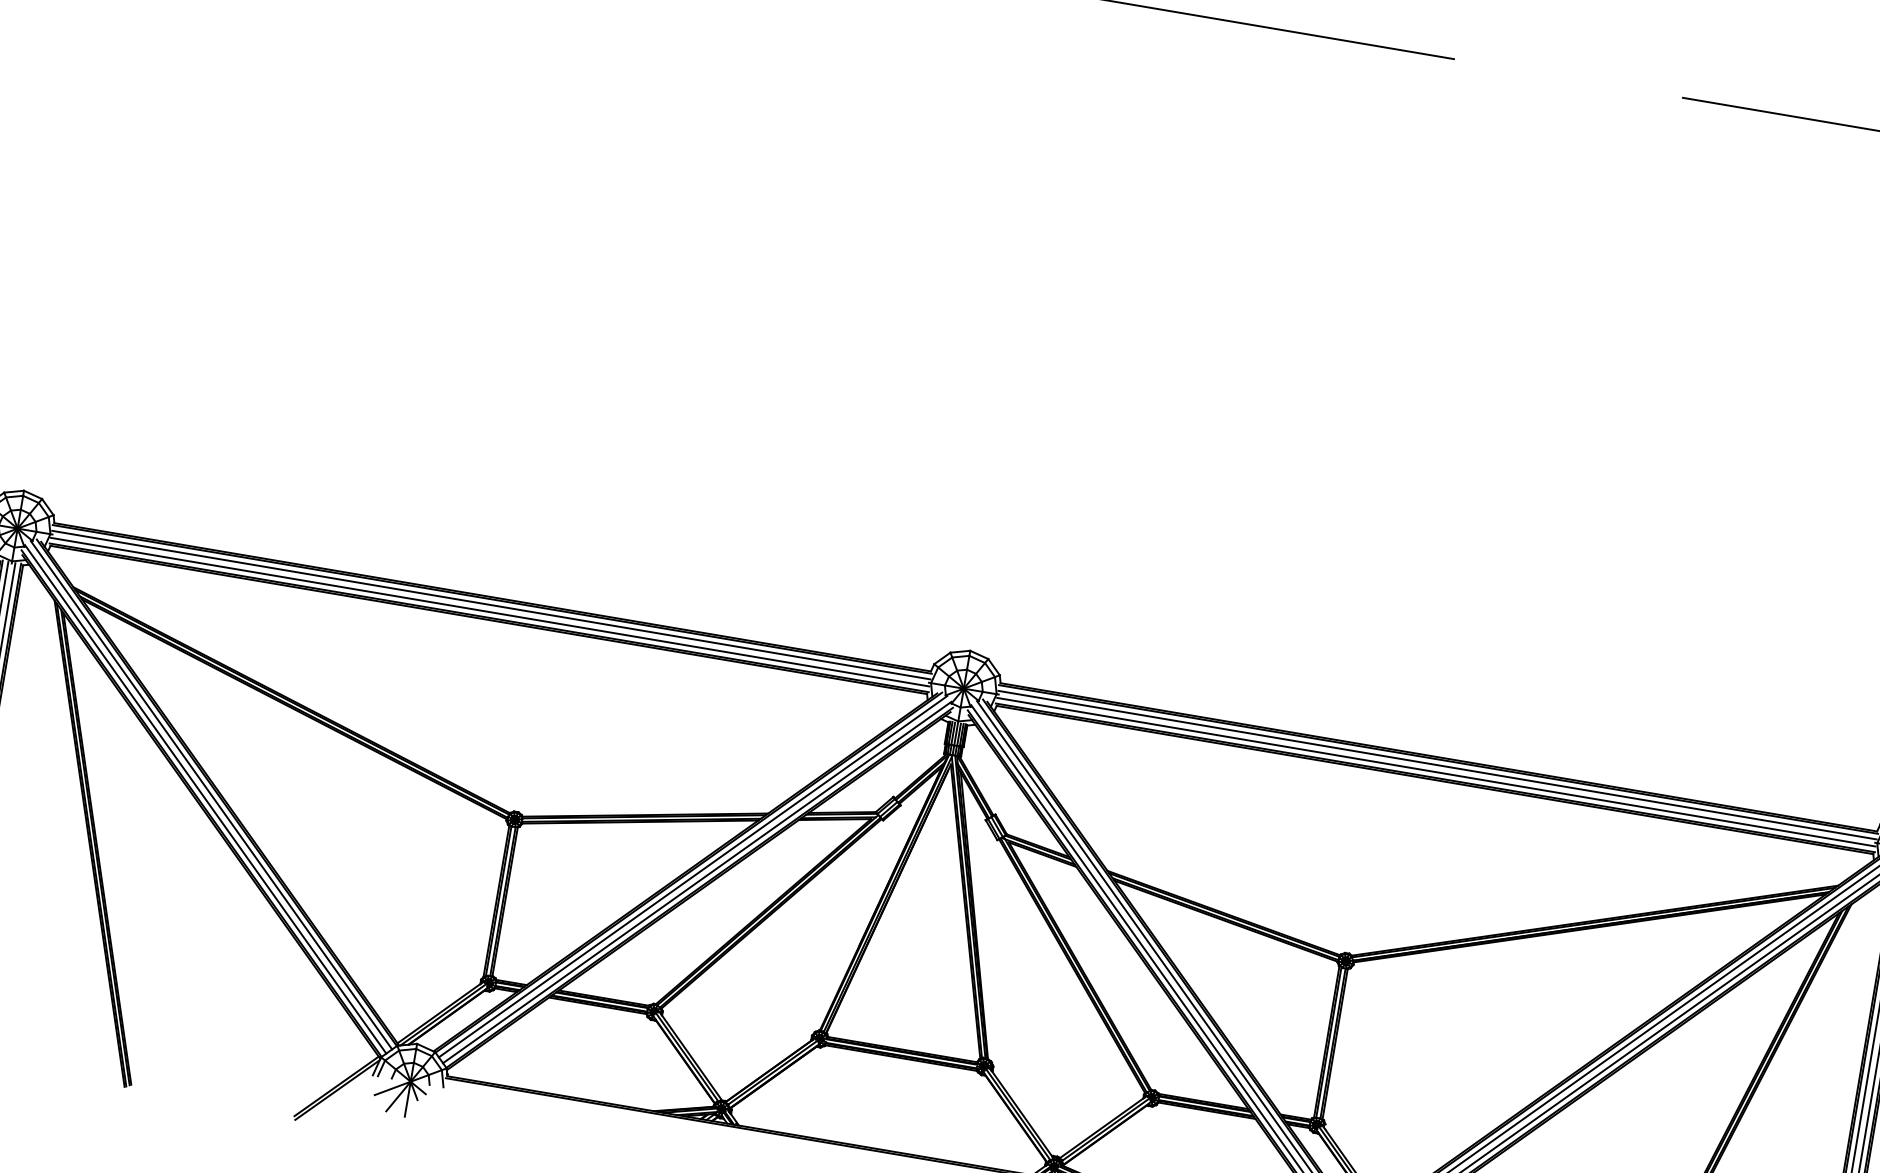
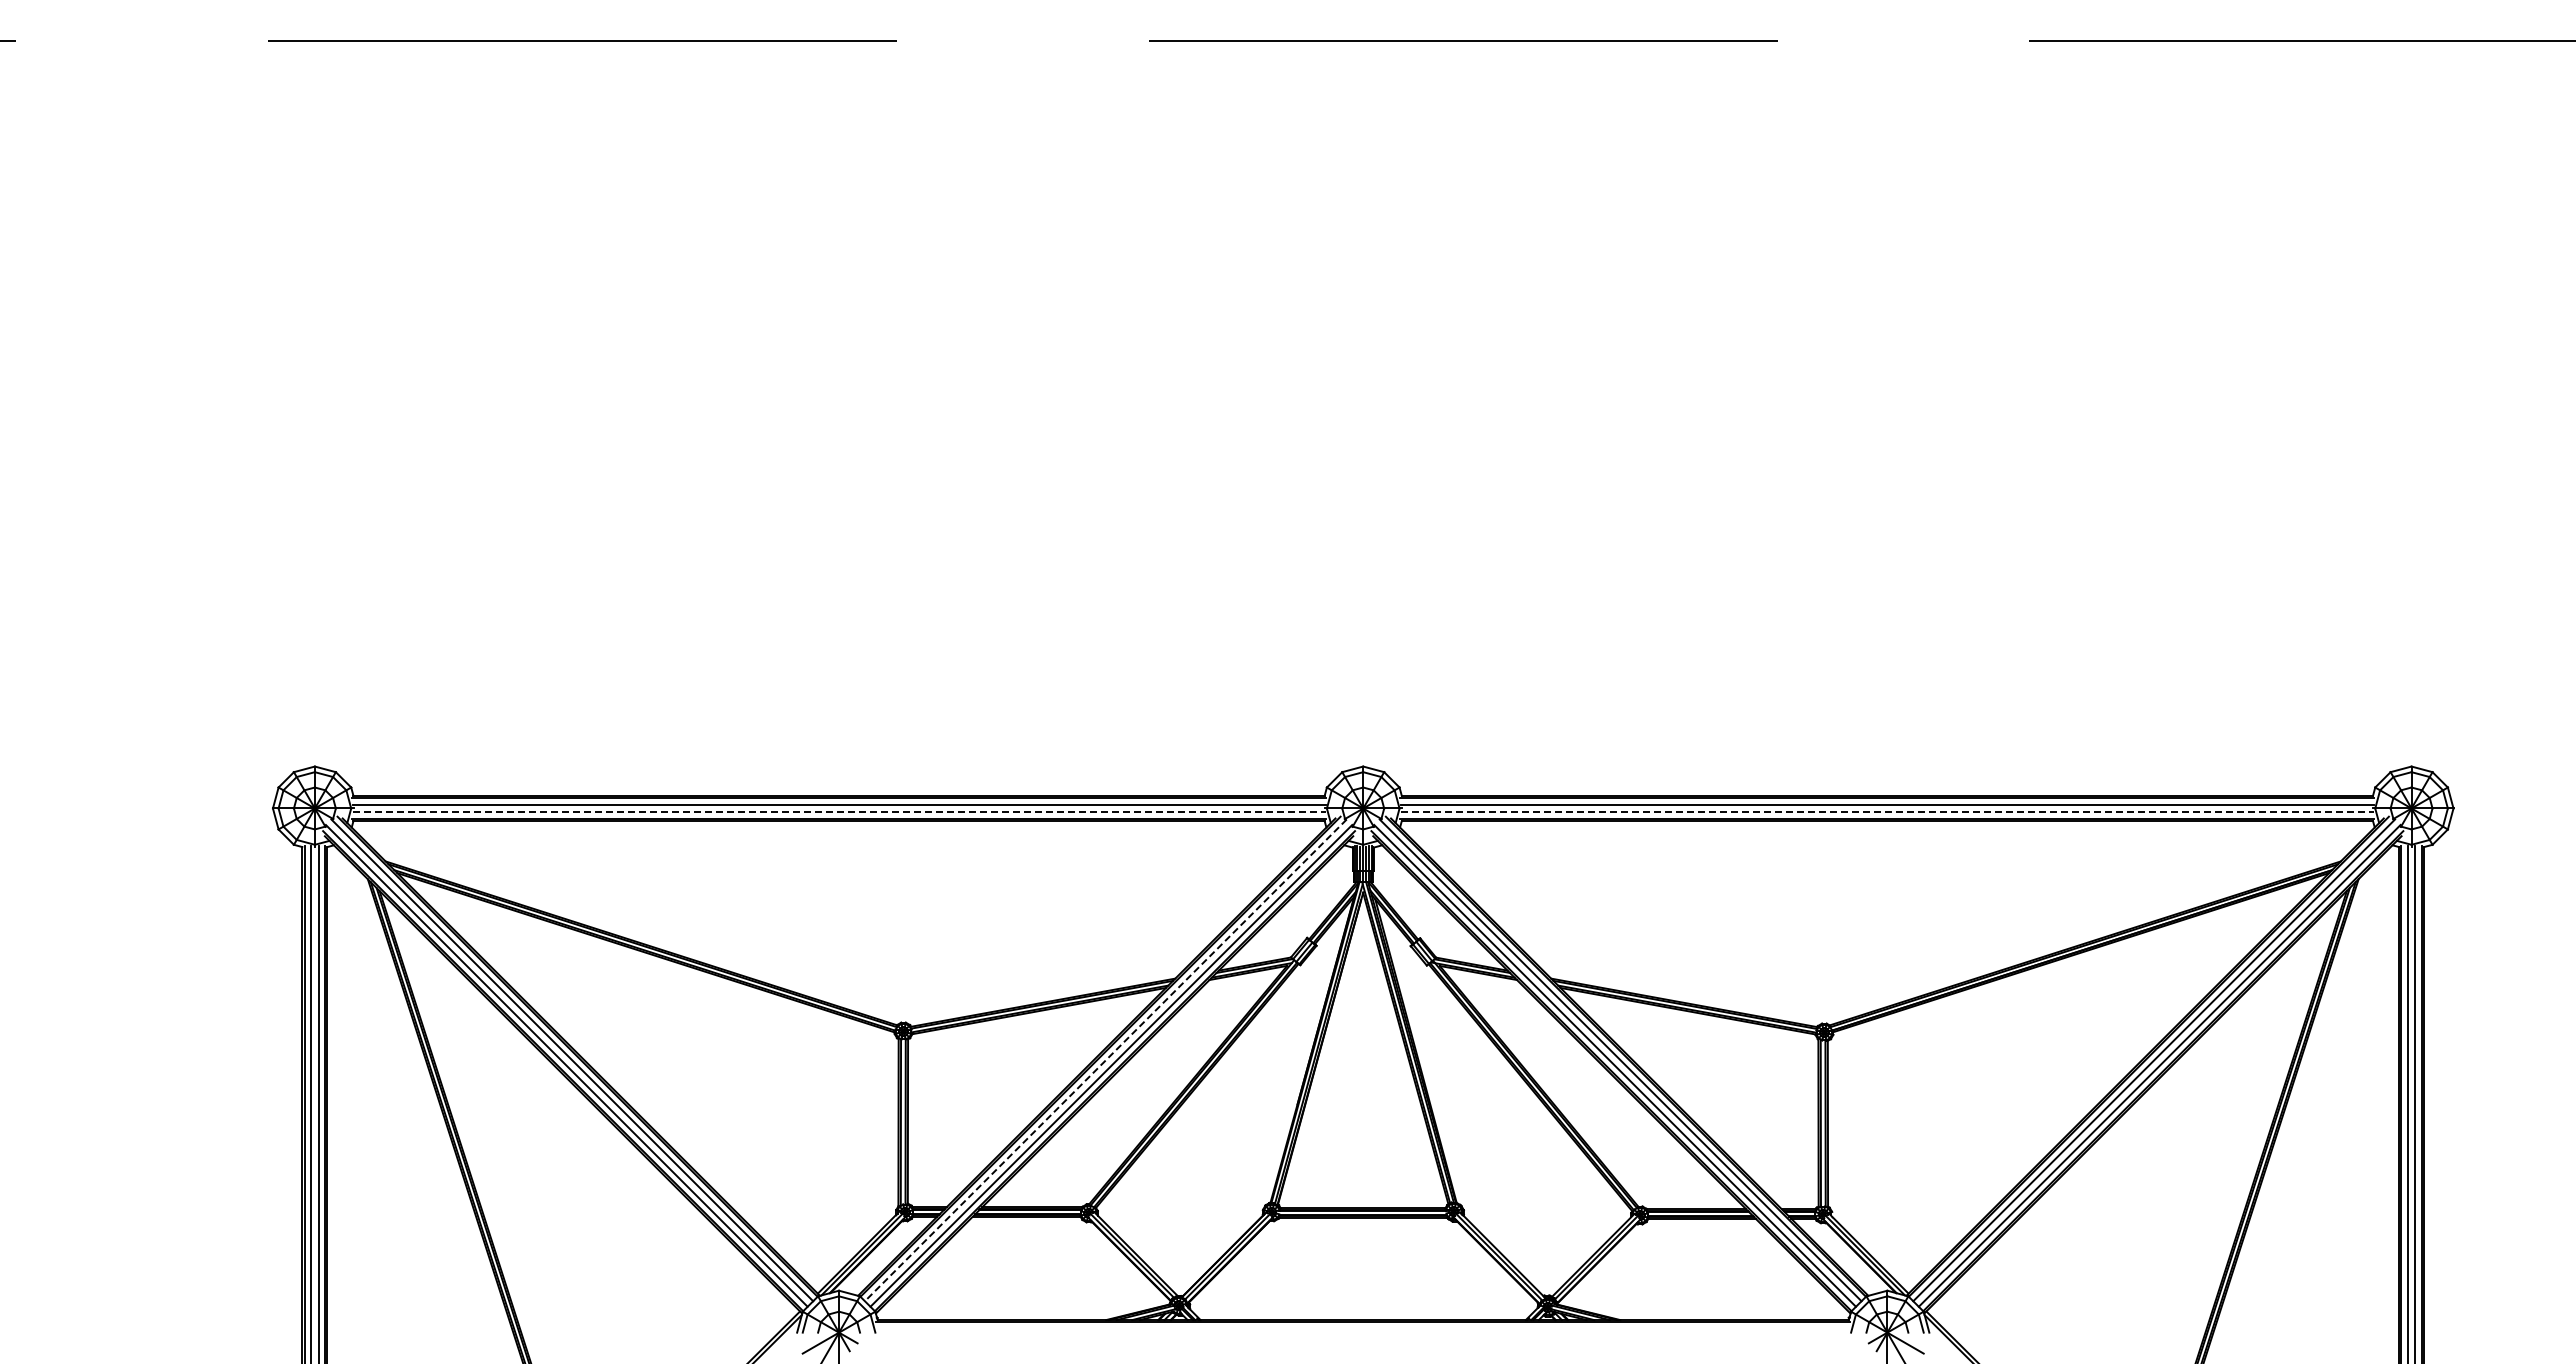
line: (490, 612) -> (839, 812), solid -> dashed
line: (1436, 772) -> (1887, 812), solid -> dashed
line: (692, 876) -> (1105, 1060), solid -> dashed

